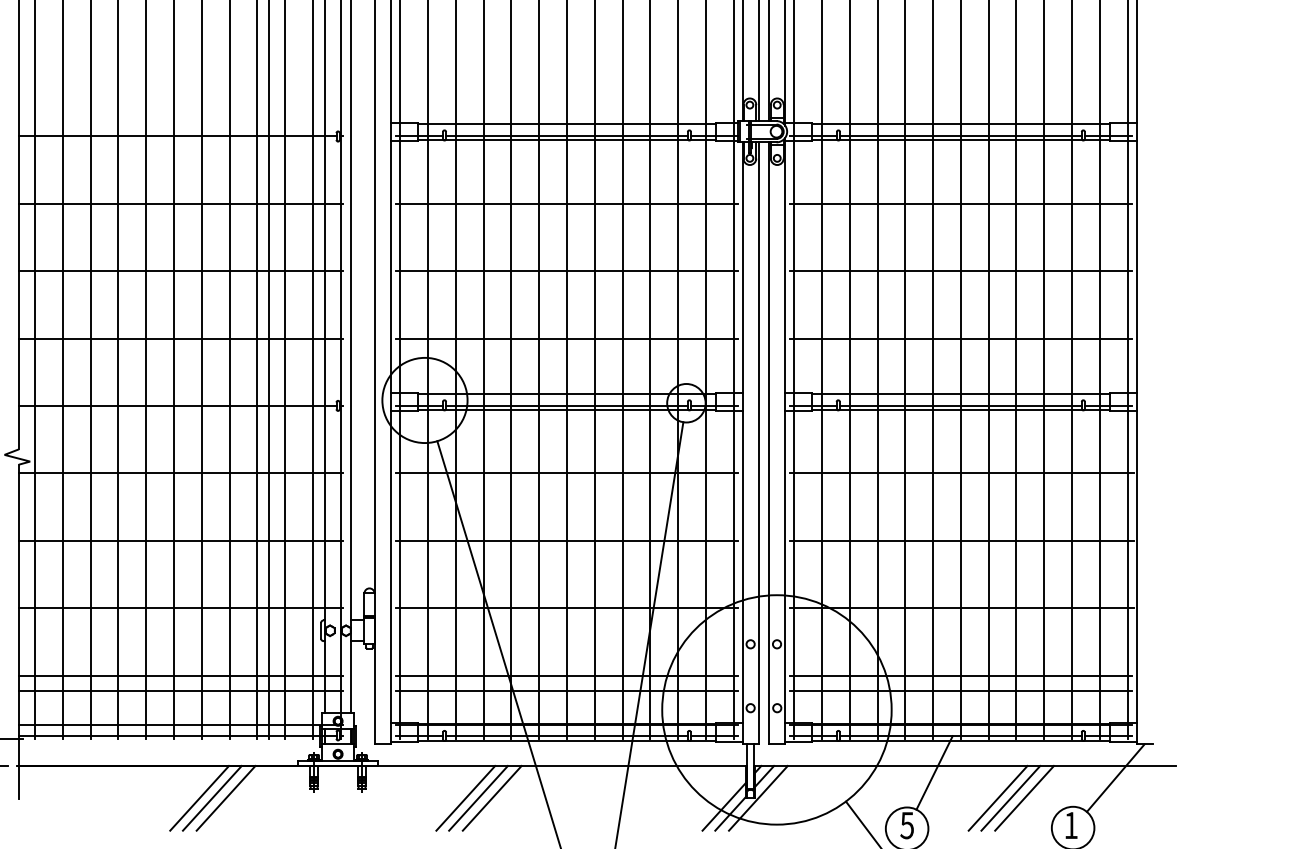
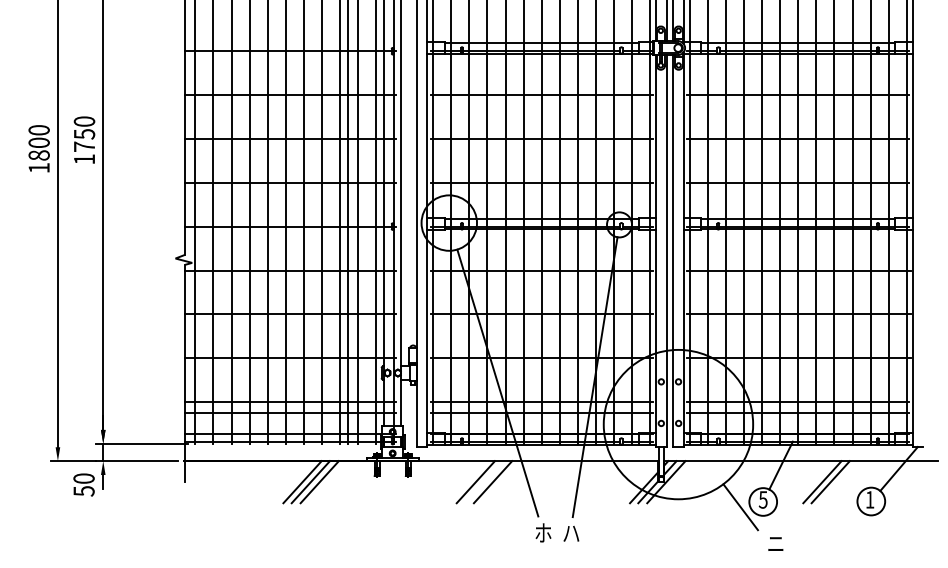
line: (479, 798) -> (484, 482), removed
line: (1024, 798) -> (839, 482), removed

